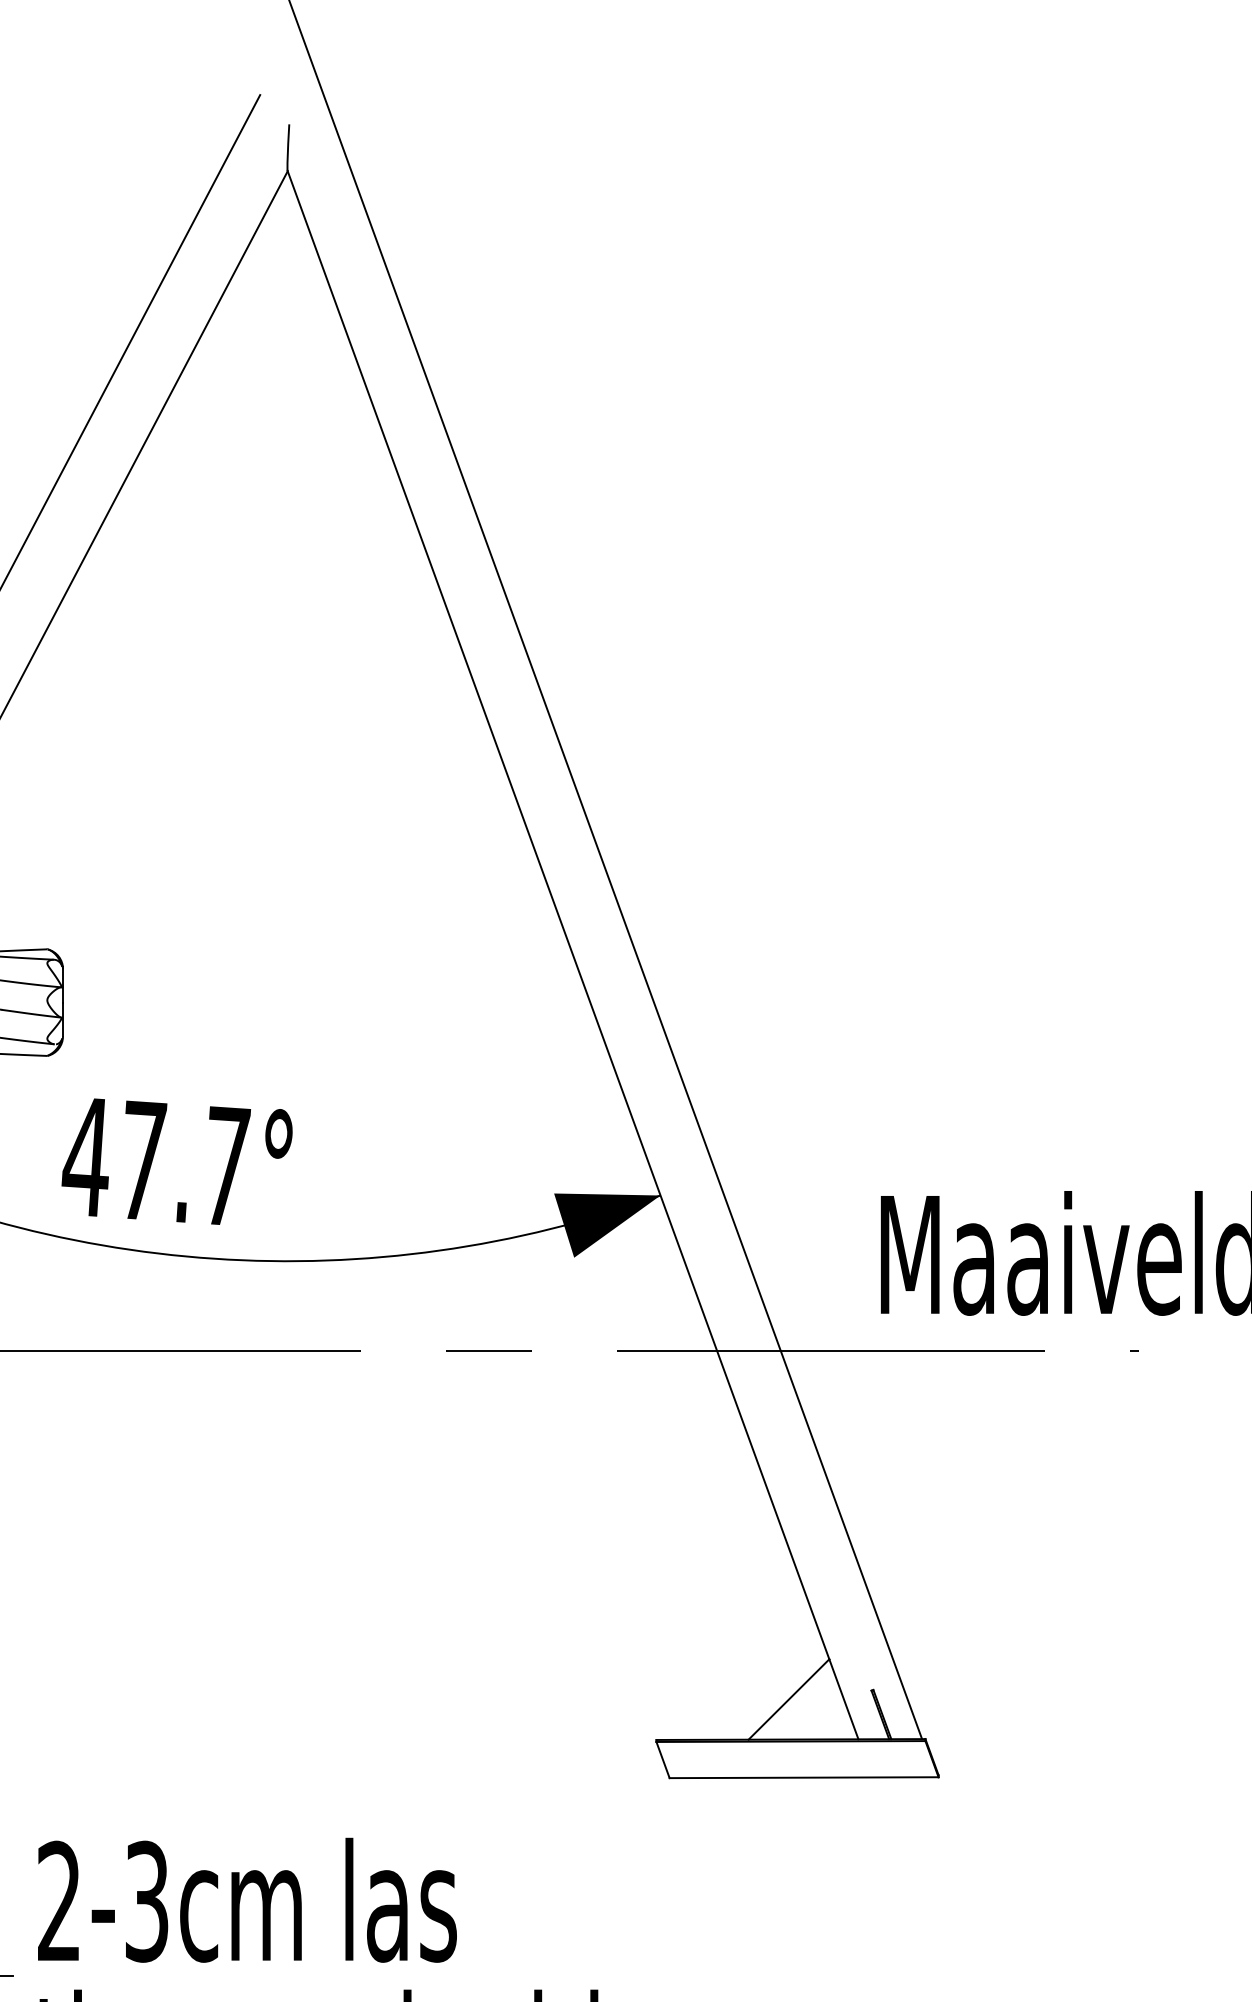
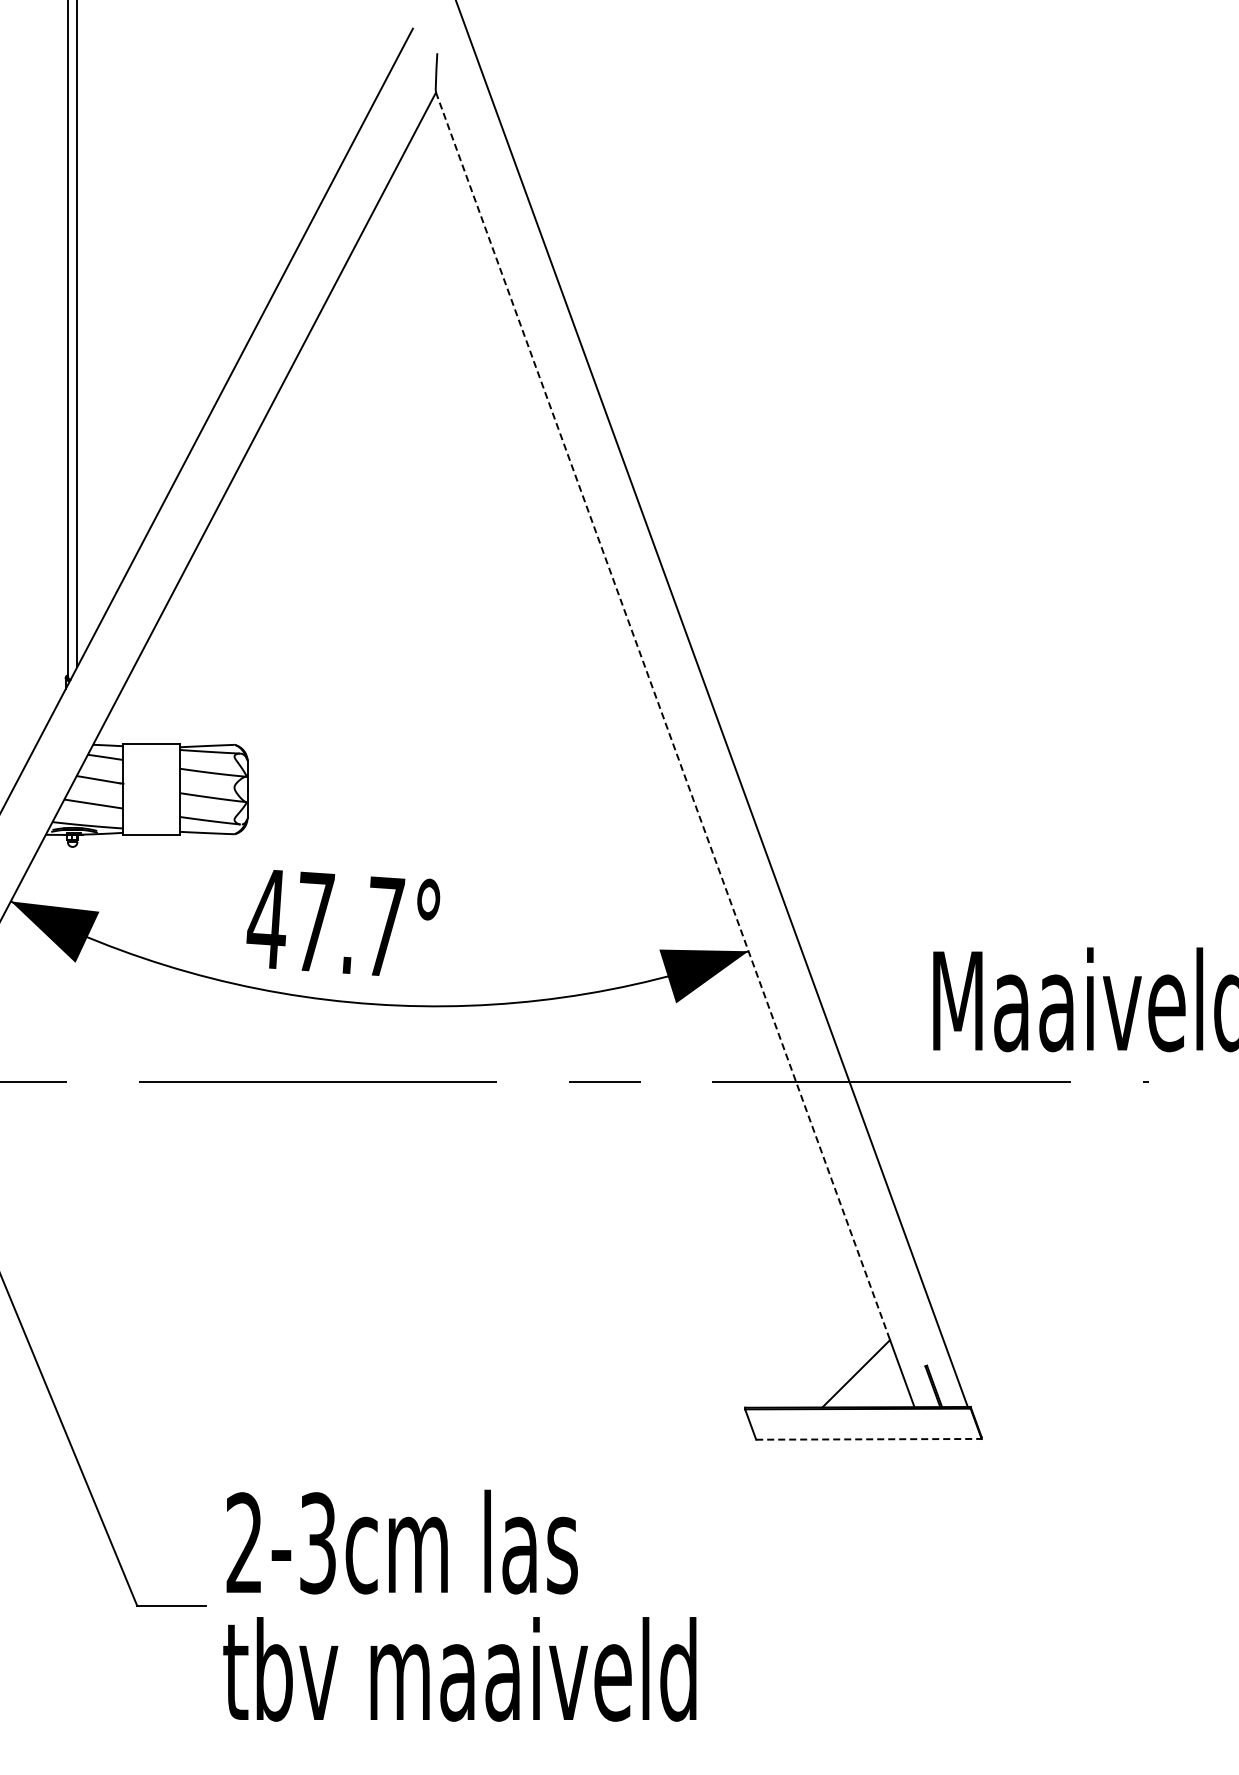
line: (559, 915) -> (663, 716), solid -> dashed
line: (803, 1777) -> (868, 1439), solid -> dashed

